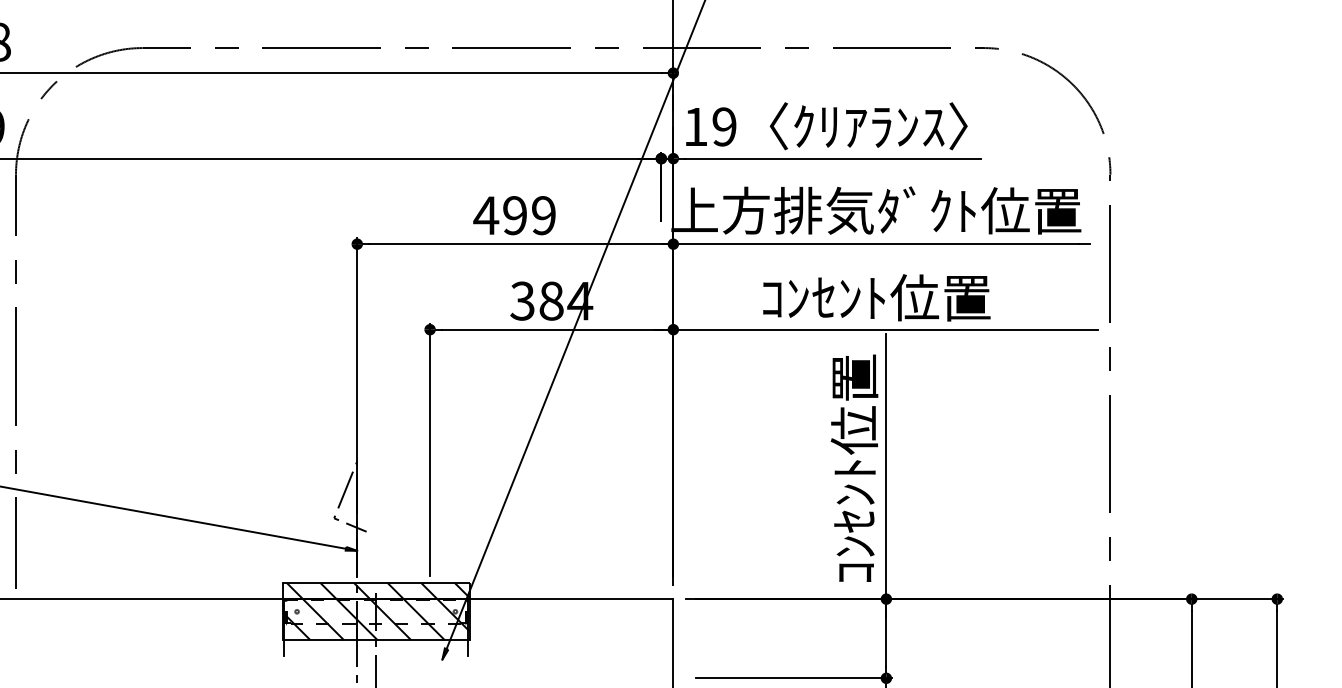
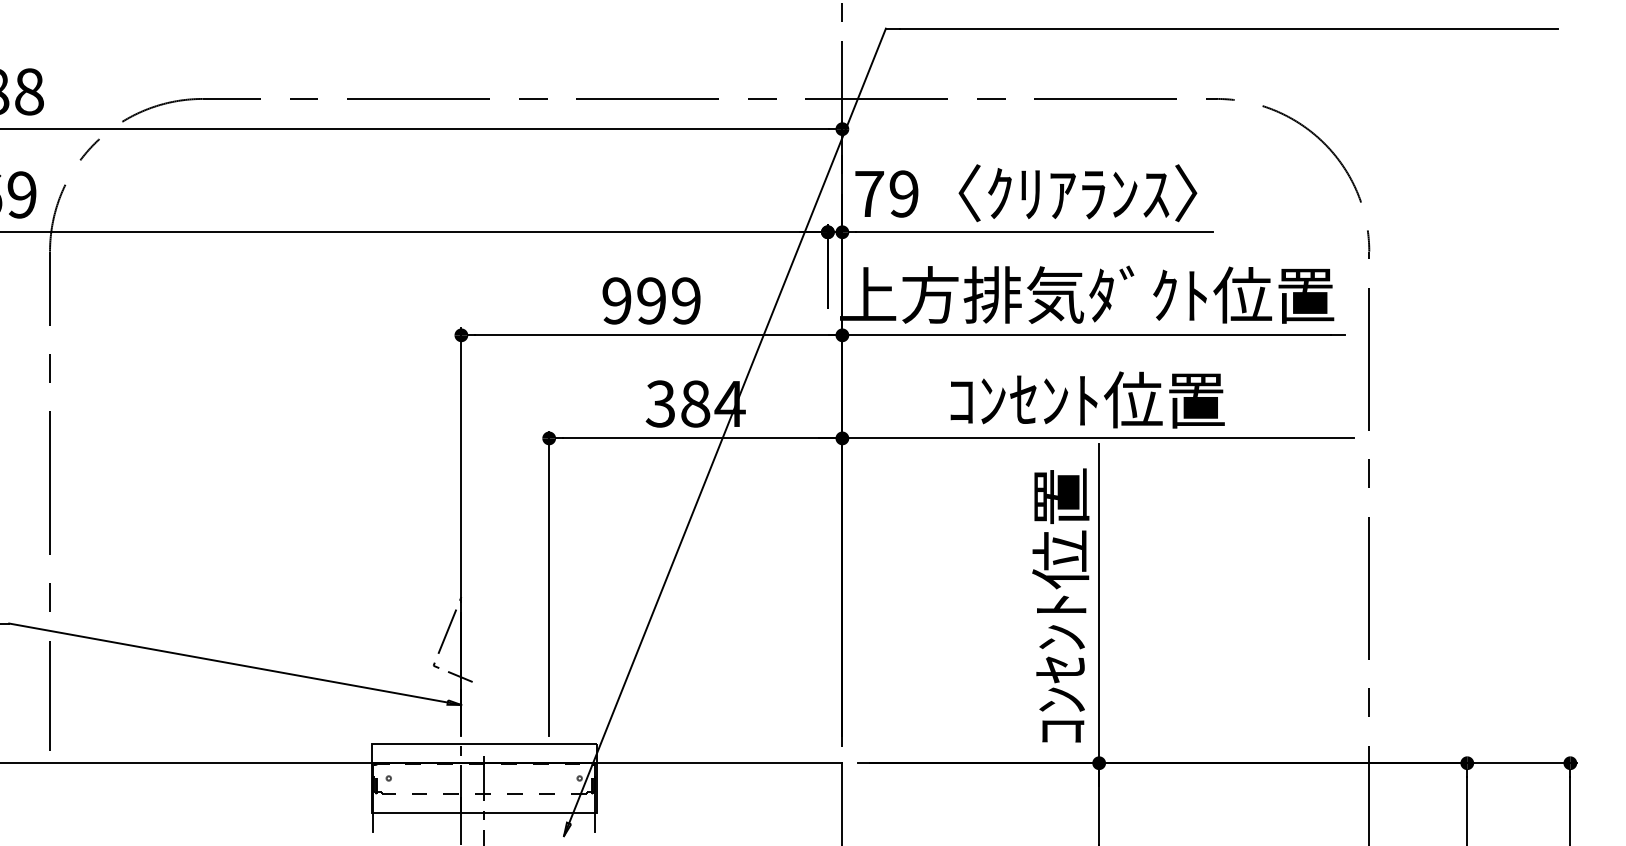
text: (695, 126) -> (869, 193), 19 -> 79
text: (485, 215) -> (616, 300), 499 -> 999
hatch: (375, 611) -> (483, 778), removed

